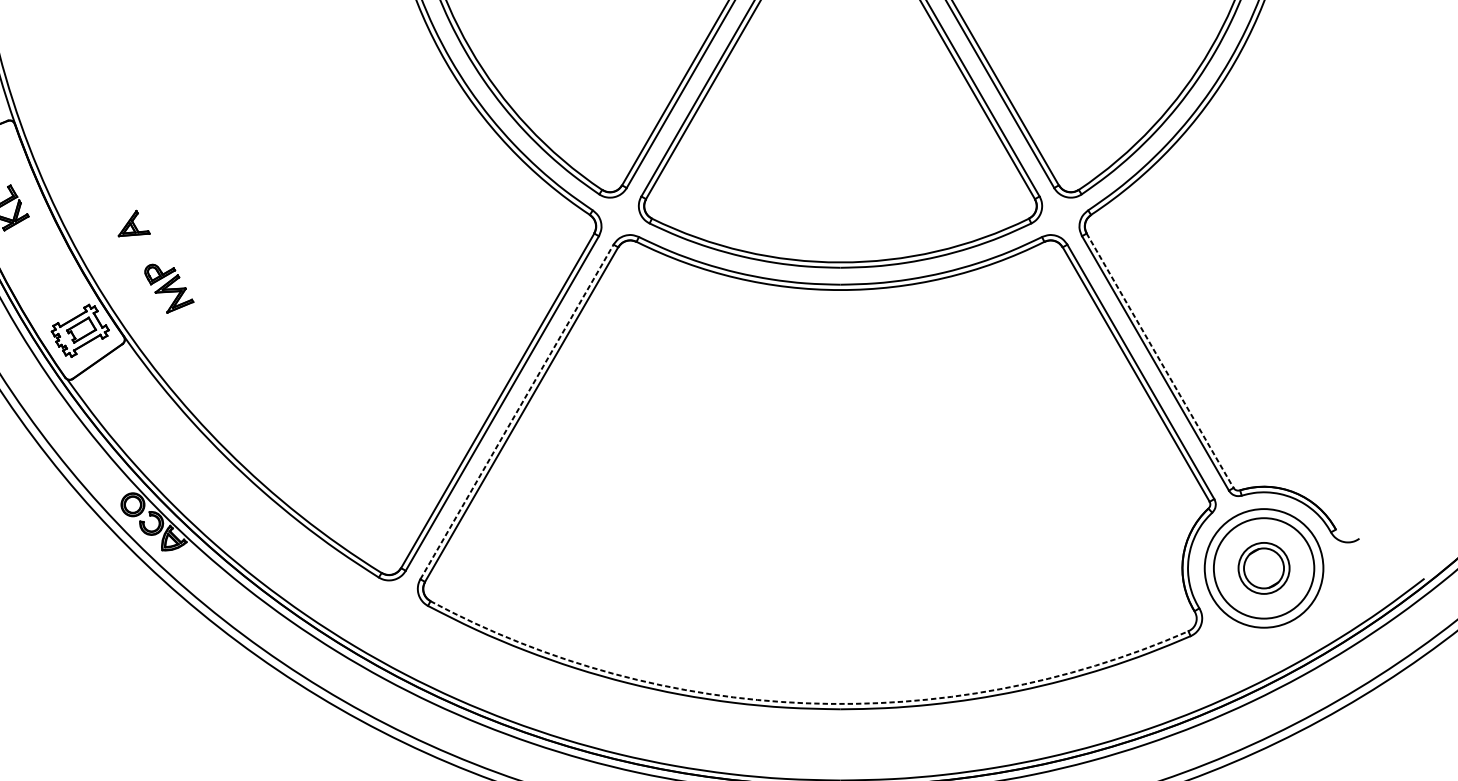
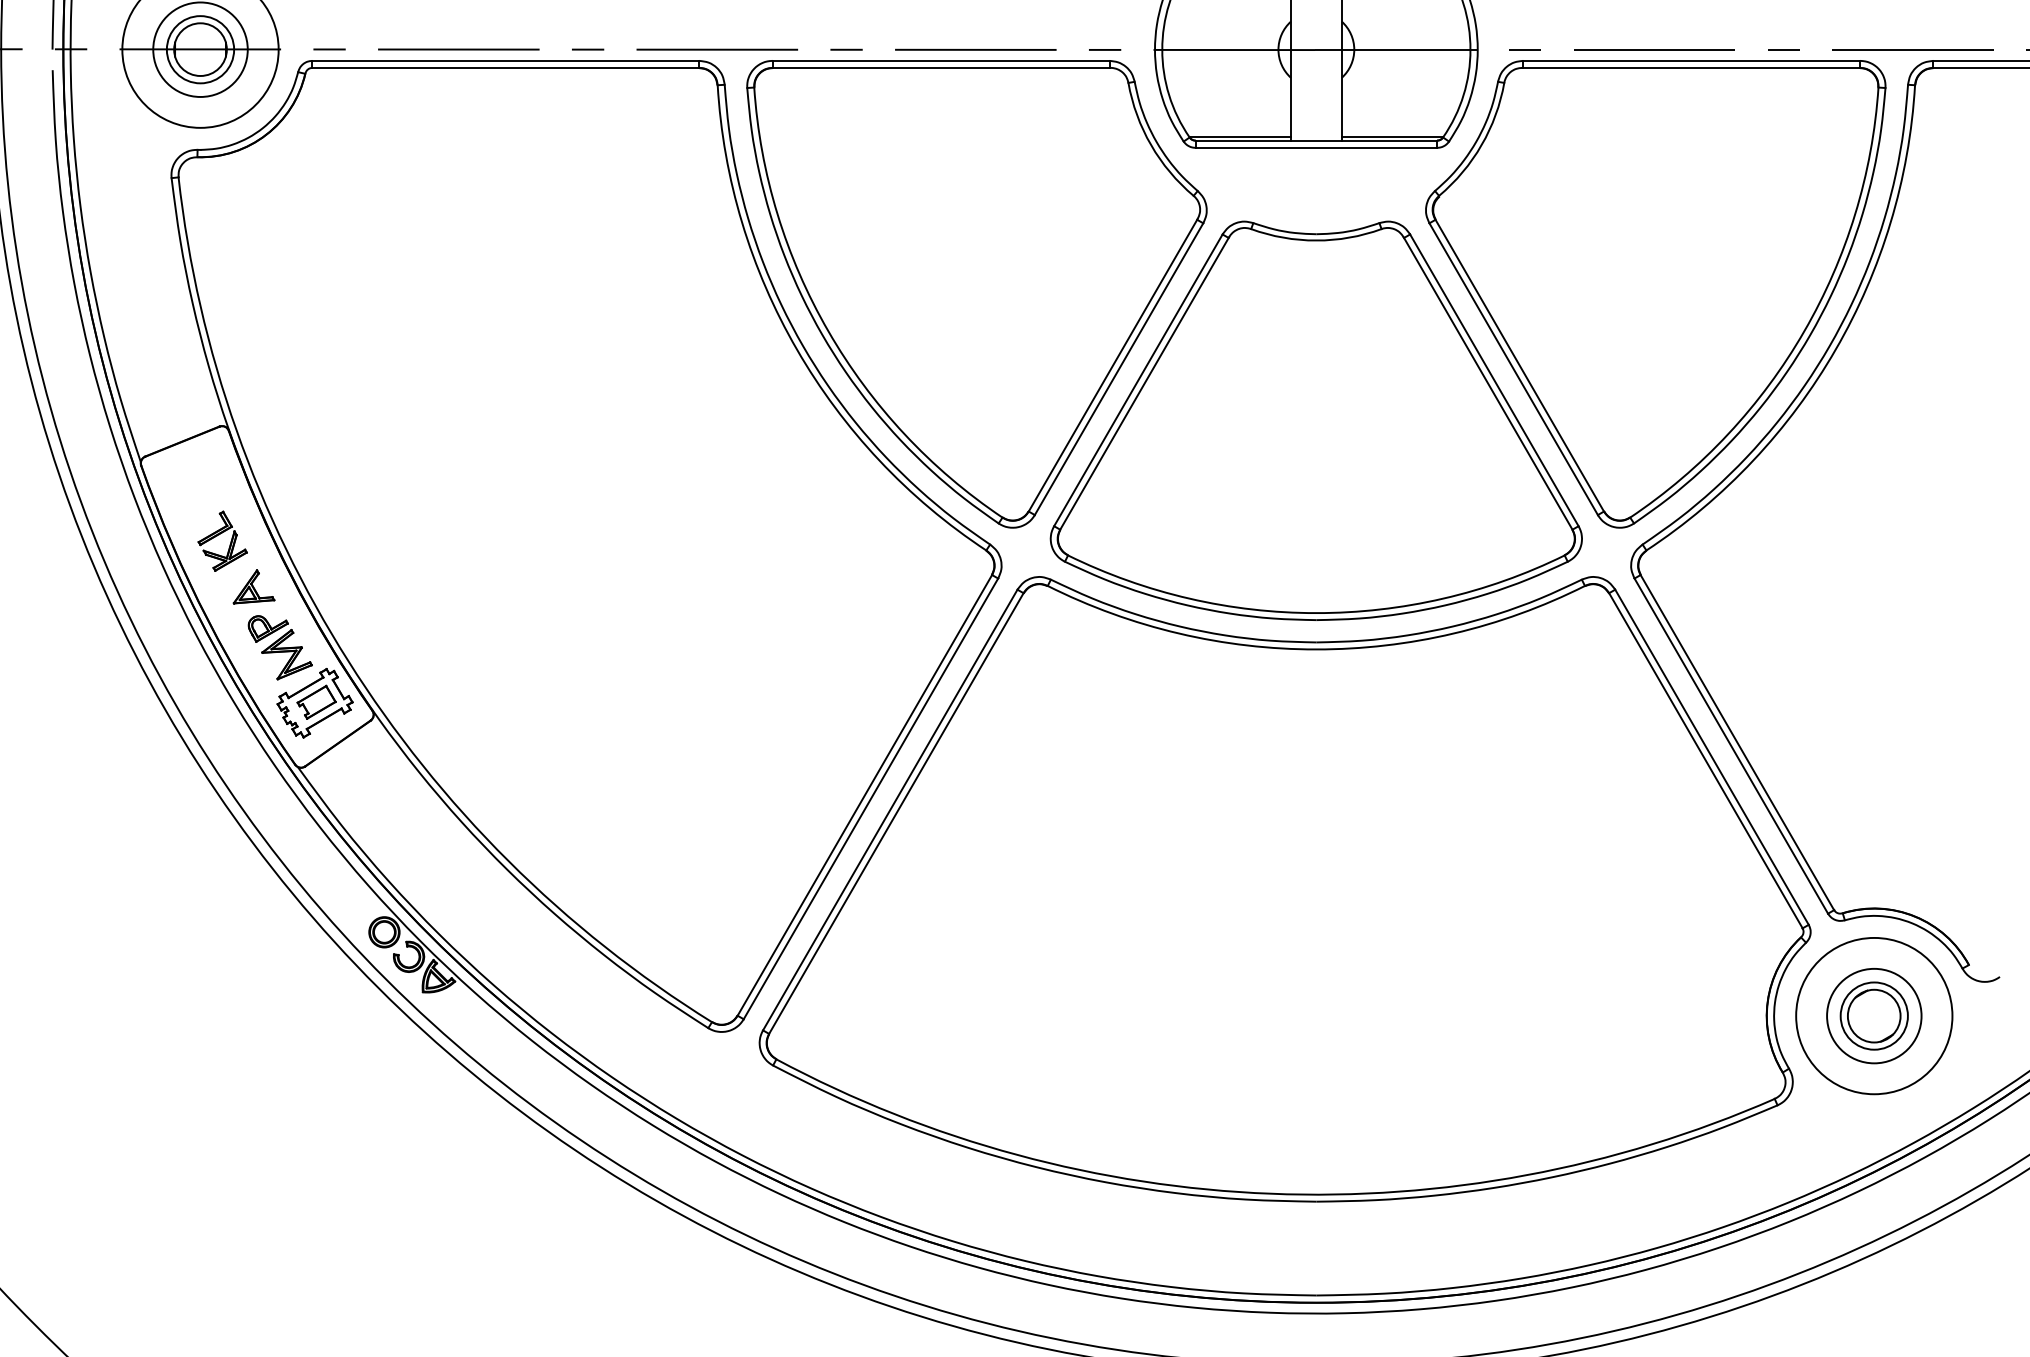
part: (133, 223) -> (253, 586), moved
part: (168, 288) -> (279, 647), moved
line: (1160, 360) -> (1737, 742), dashed -> solid
line: (517, 411) -> (890, 809), dashed -> solid
circle: (1264, 567) -> (1874, 1015), size x0.71
arc: (805, 703) -> (1270, 1193), dashed -> solid

